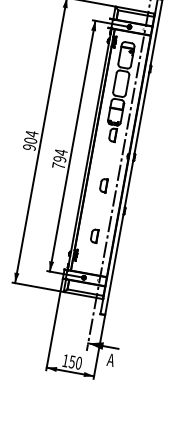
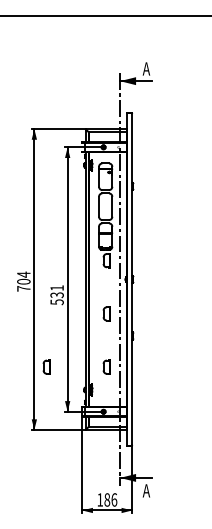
text: (29, 147) -> (23, 288), 904 -> 704
text: (59, 159) -> (56, 295), 794 -> 531
part: (37, 225) -> (46, 366), added
text: (75, 362) -> (110, 499), 150 -> 186

